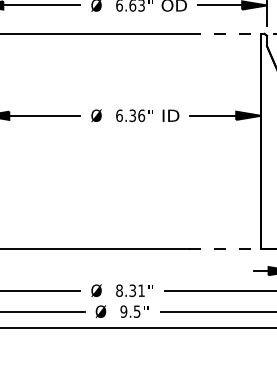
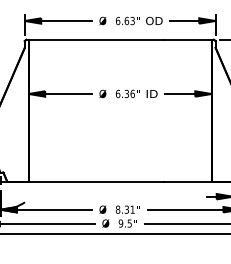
line: (224, 33) -> (187, 39), dashed -> solid
line: (224, 248) -> (187, 181), dashed -> solid

